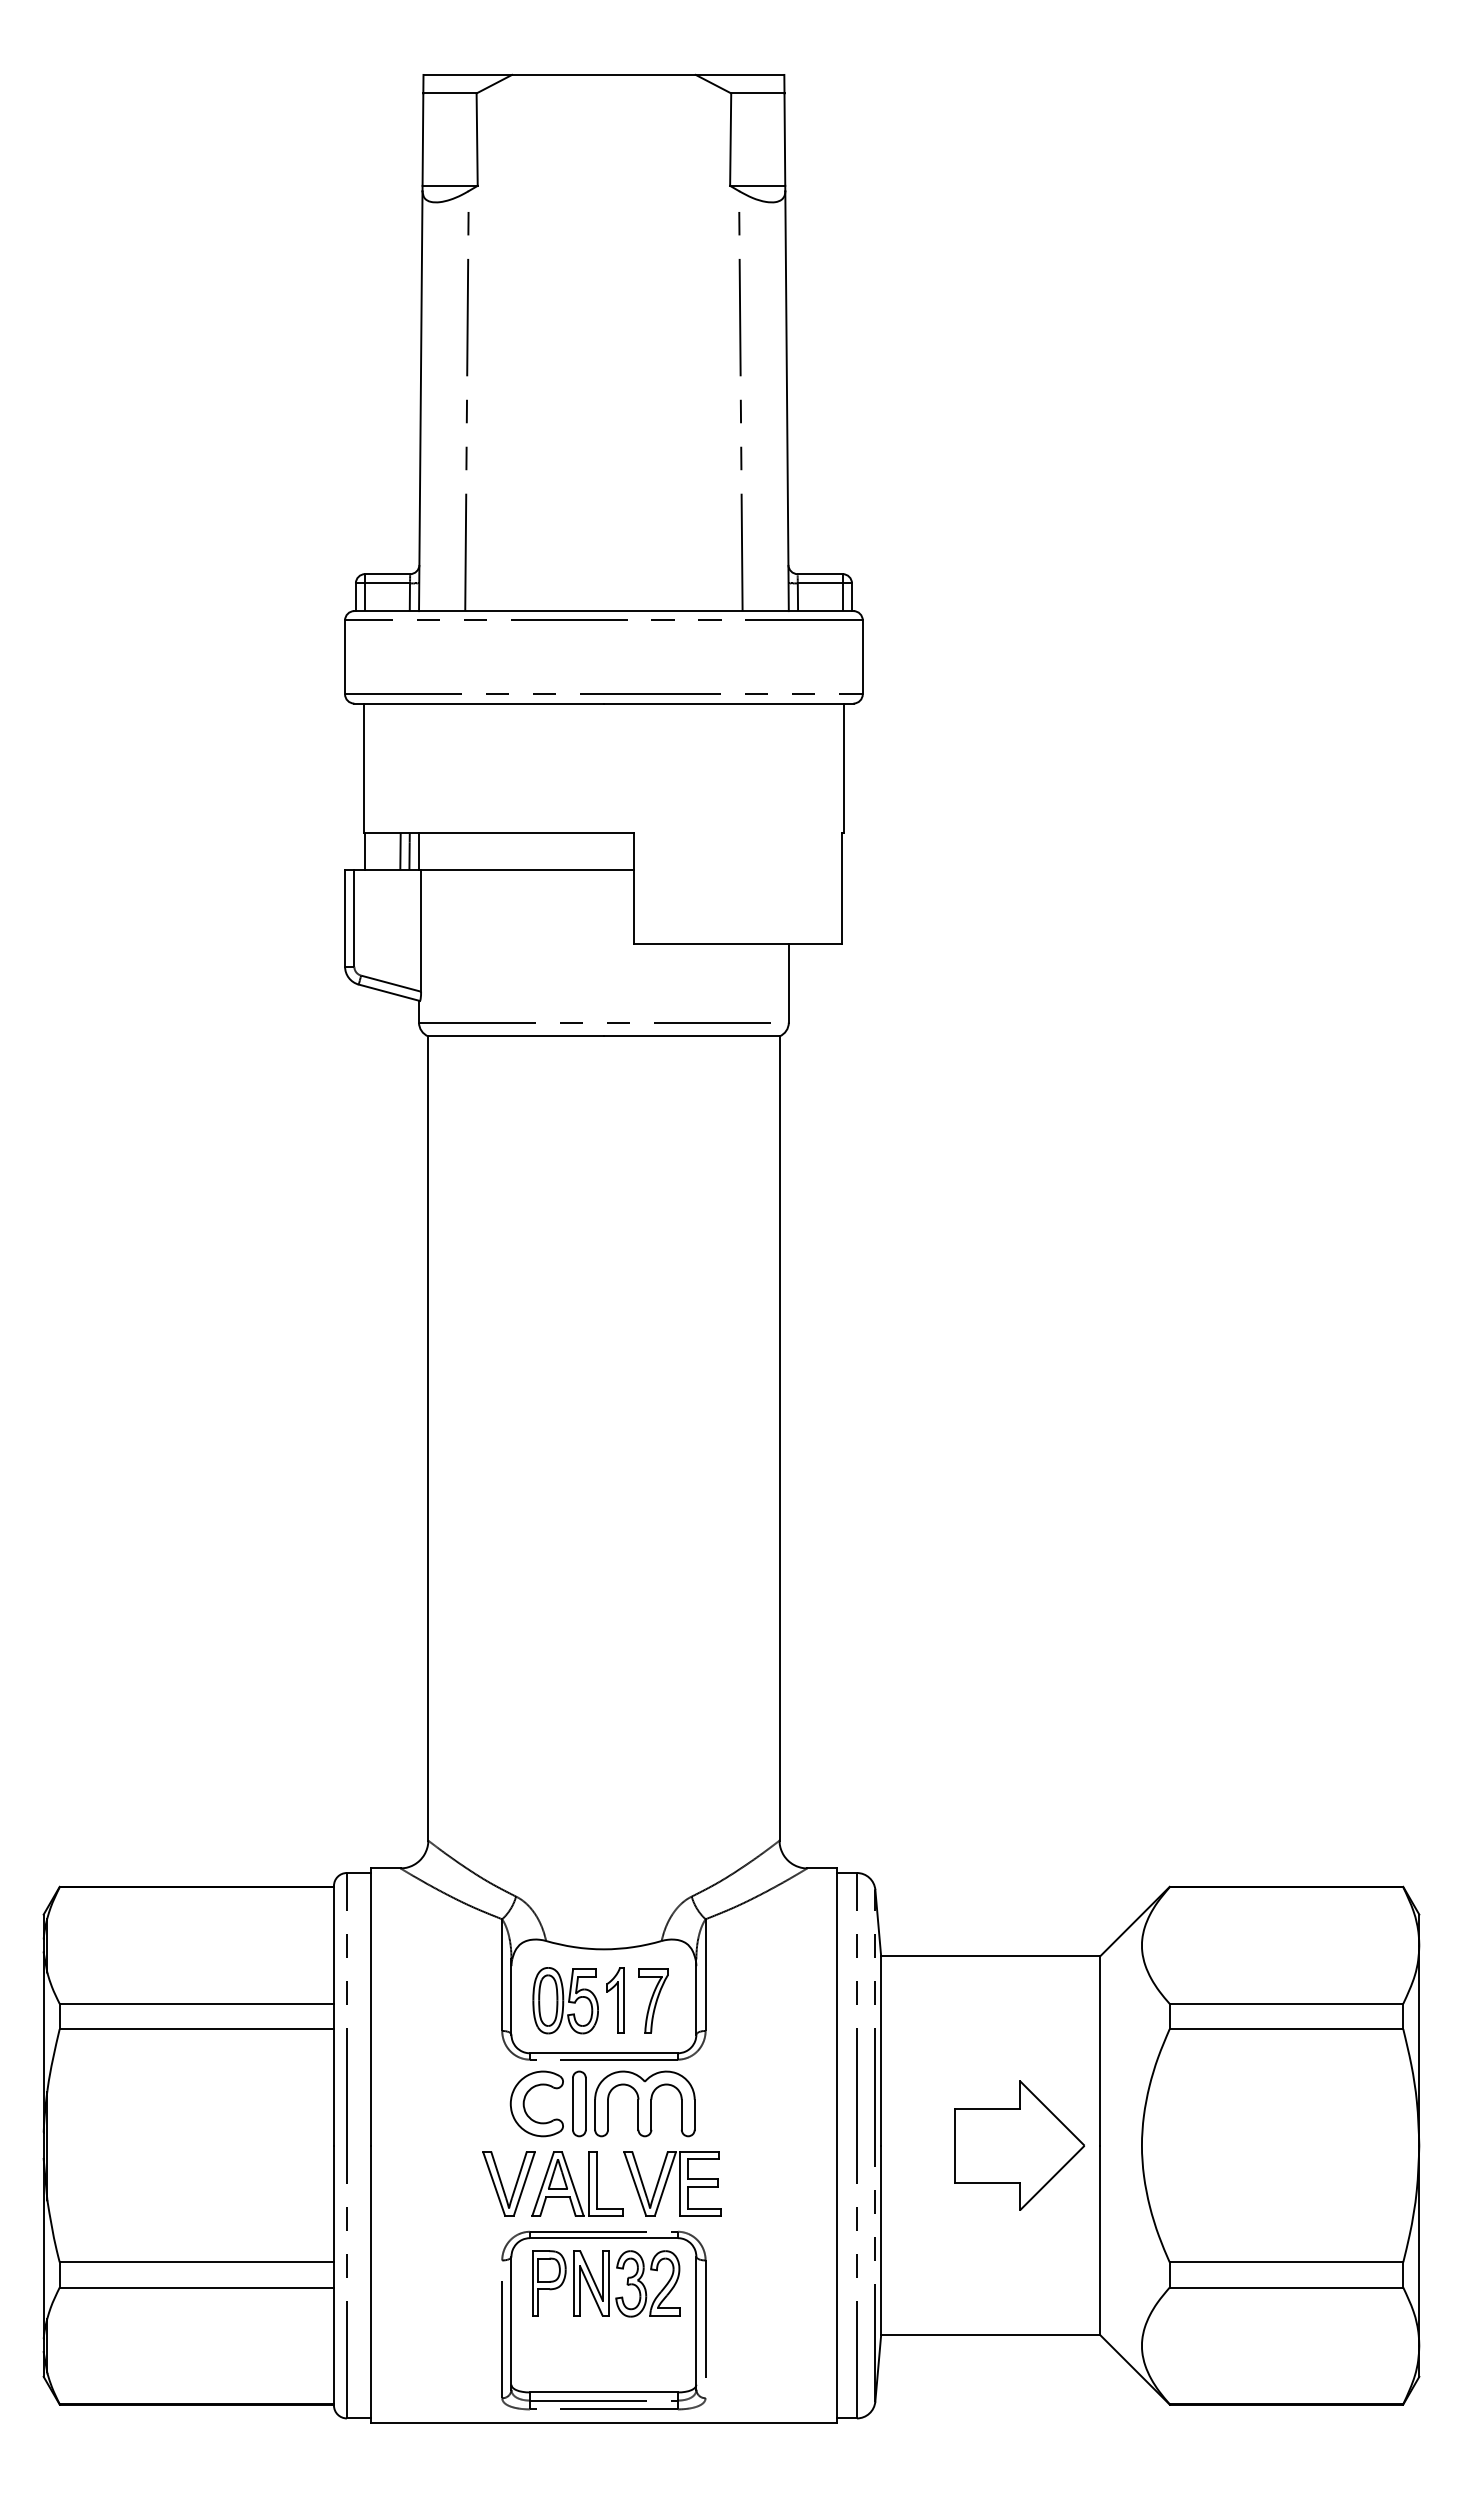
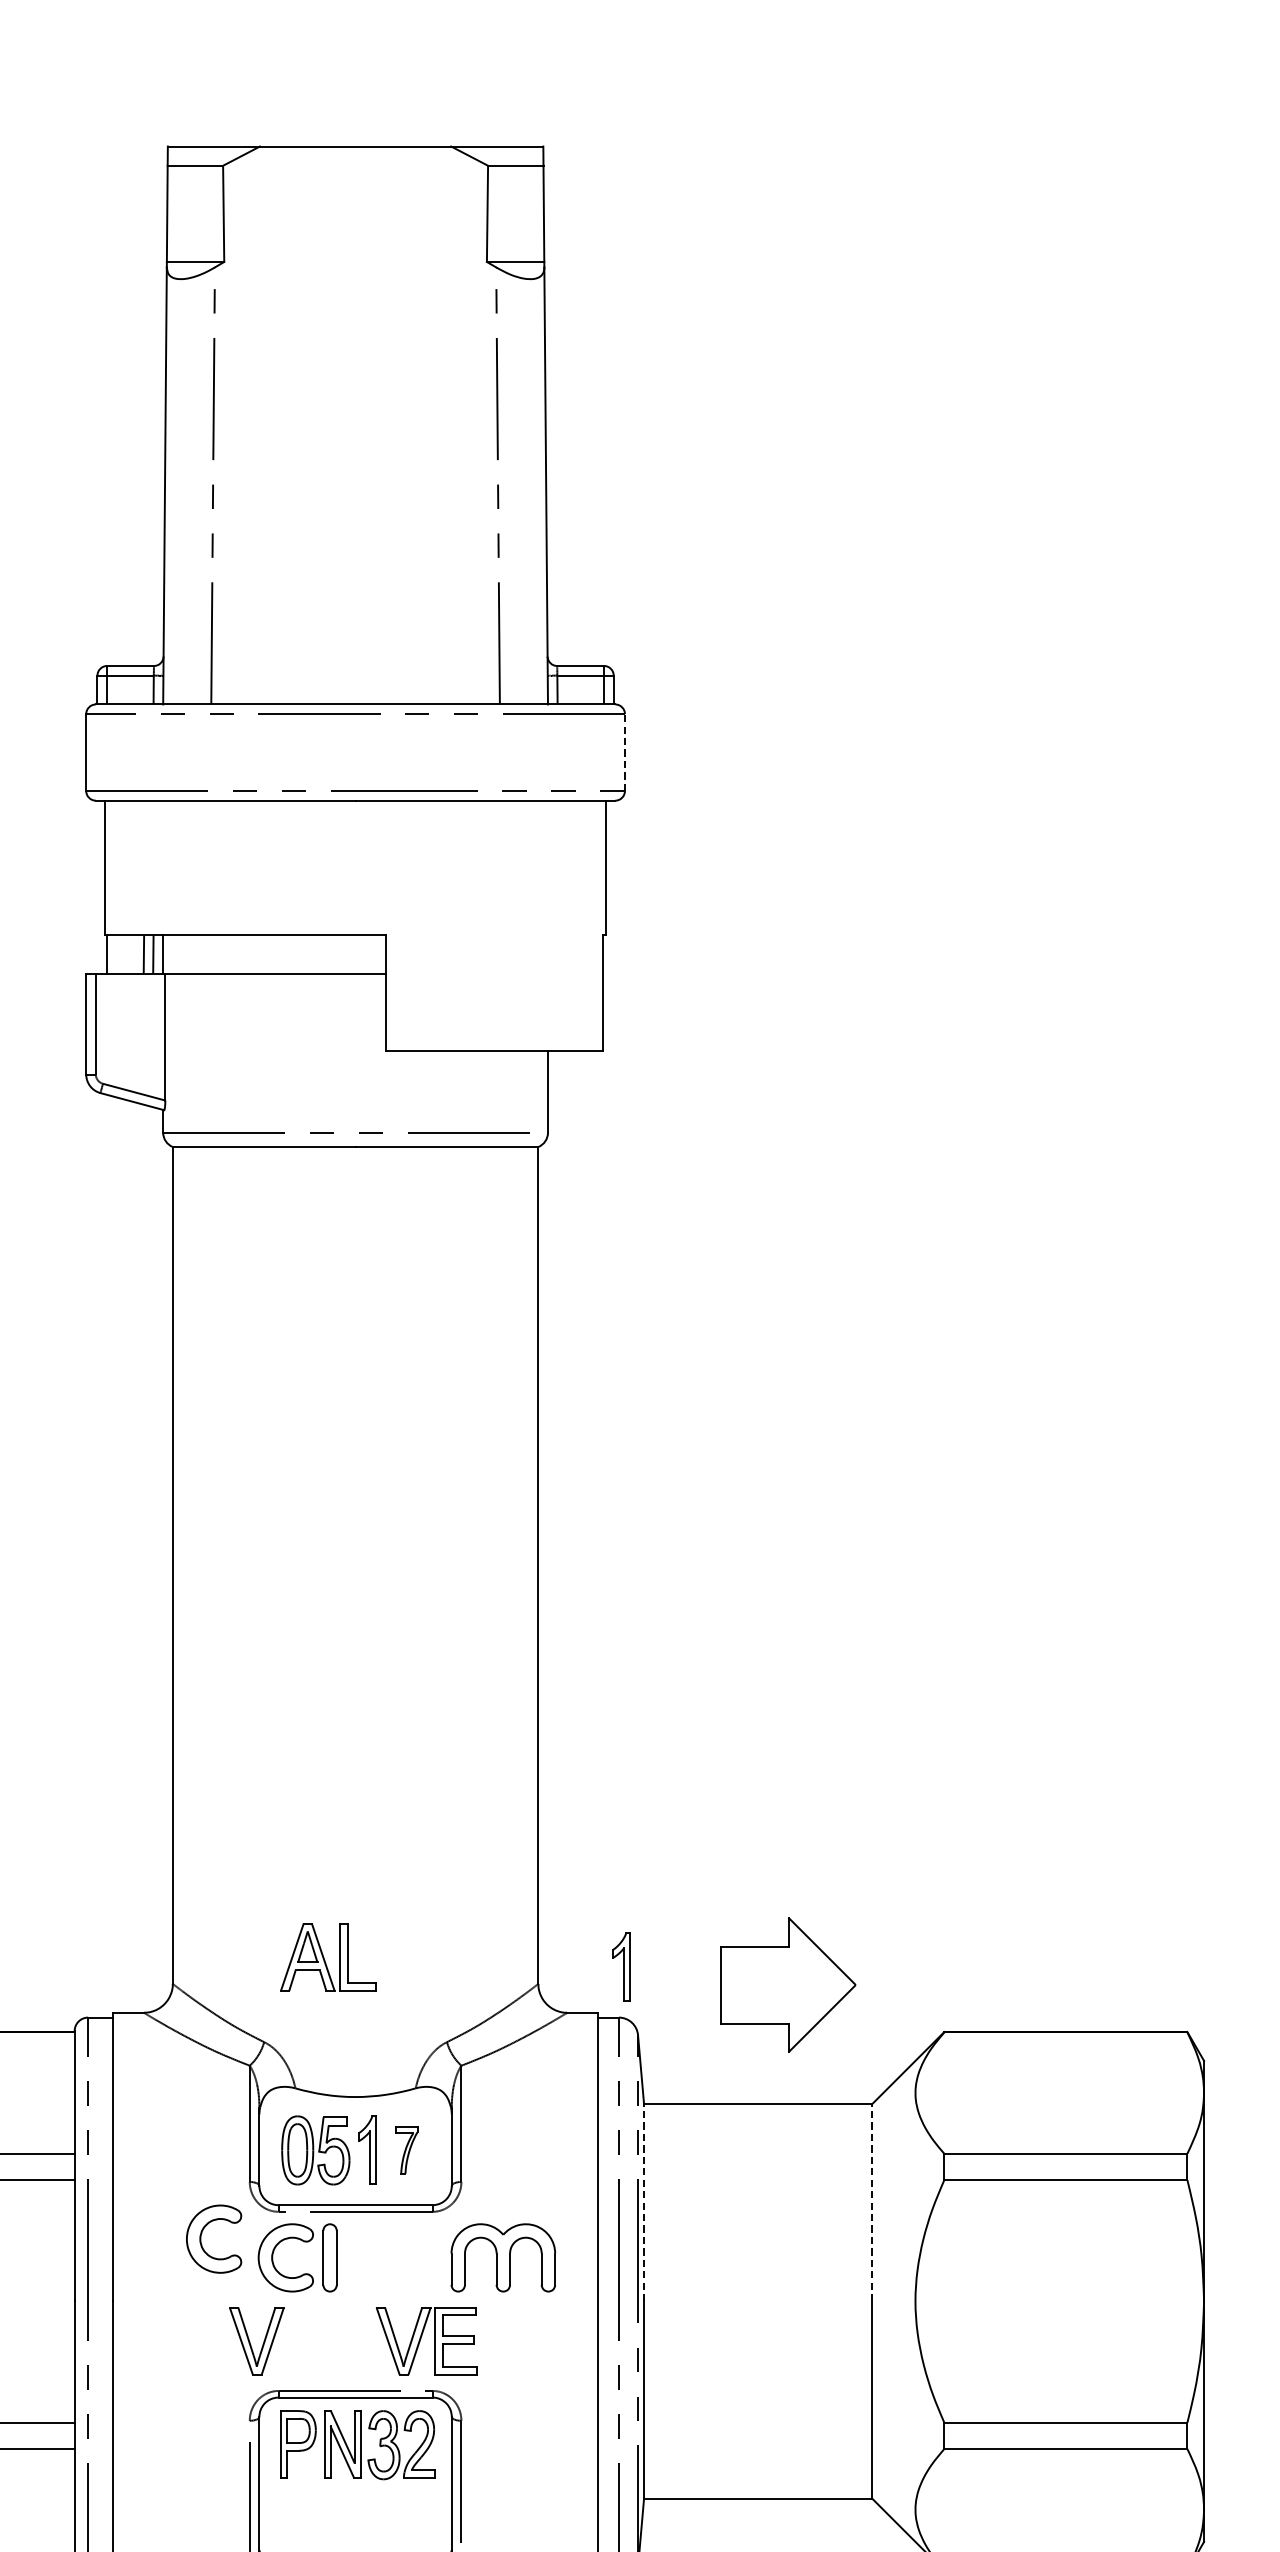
line: (862, 657) -> (624, 752), solid -> dashed
part: (859, 1824) -> (621, 1967), added
part: (653, 2000) -> (407, 2150), size x0.7
line: (881, 2050) -> (644, 2202), solid -> dashed
line: (1100, 2050) -> (872, 2202), solid -> dashed
part: (456, 2081) -> (202, 2234), added
part: (644, 2103) -> (502, 2257), moved
part: (1019, 2145) -> (788, 1984), moved
part: (577, 2183) -> (328, 1956), moved

